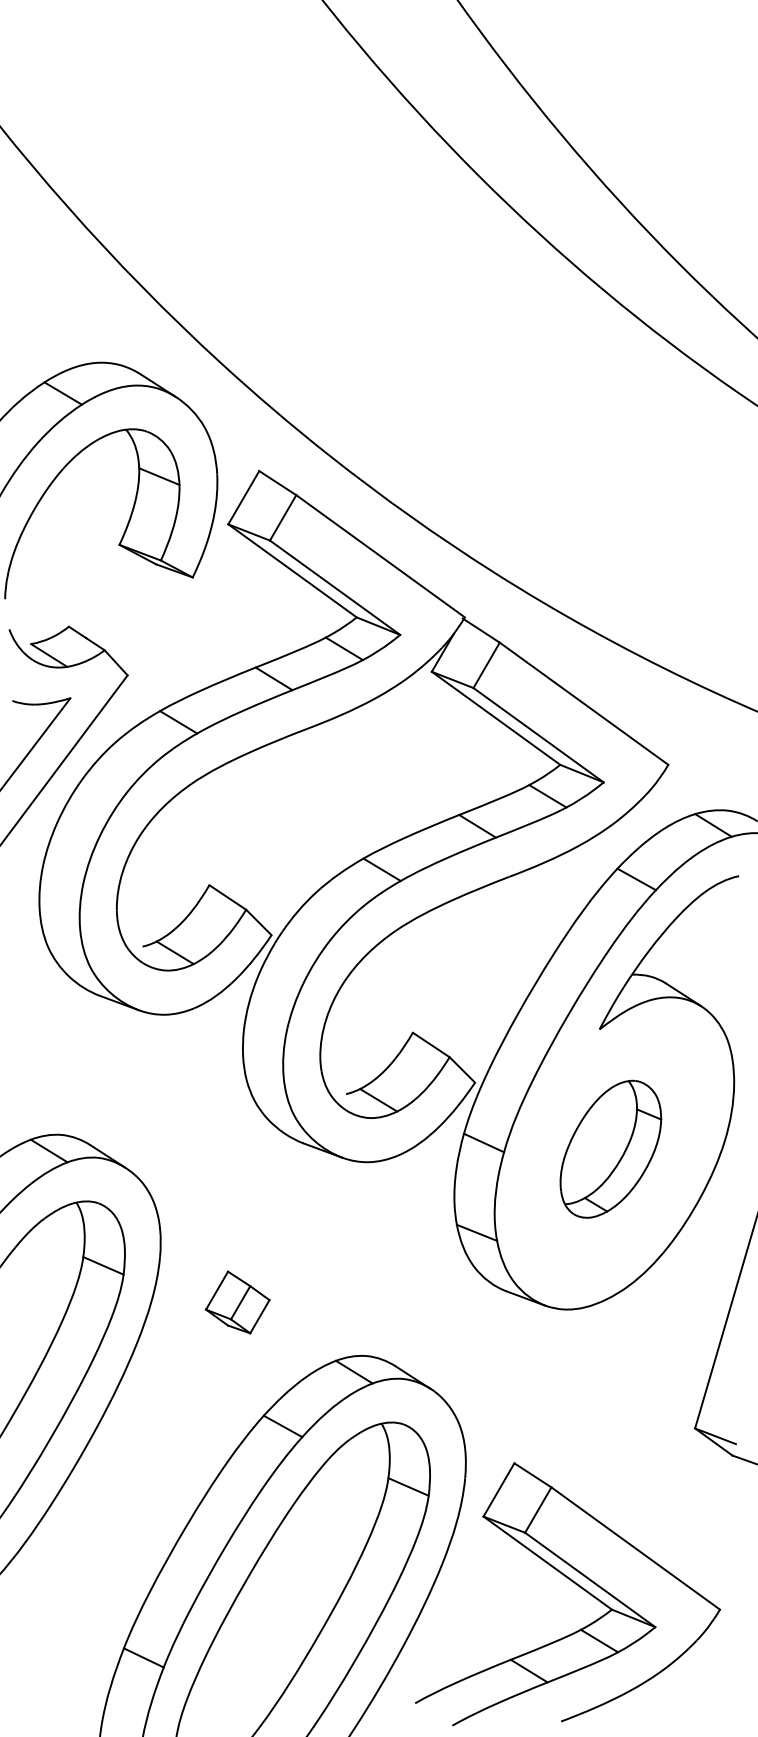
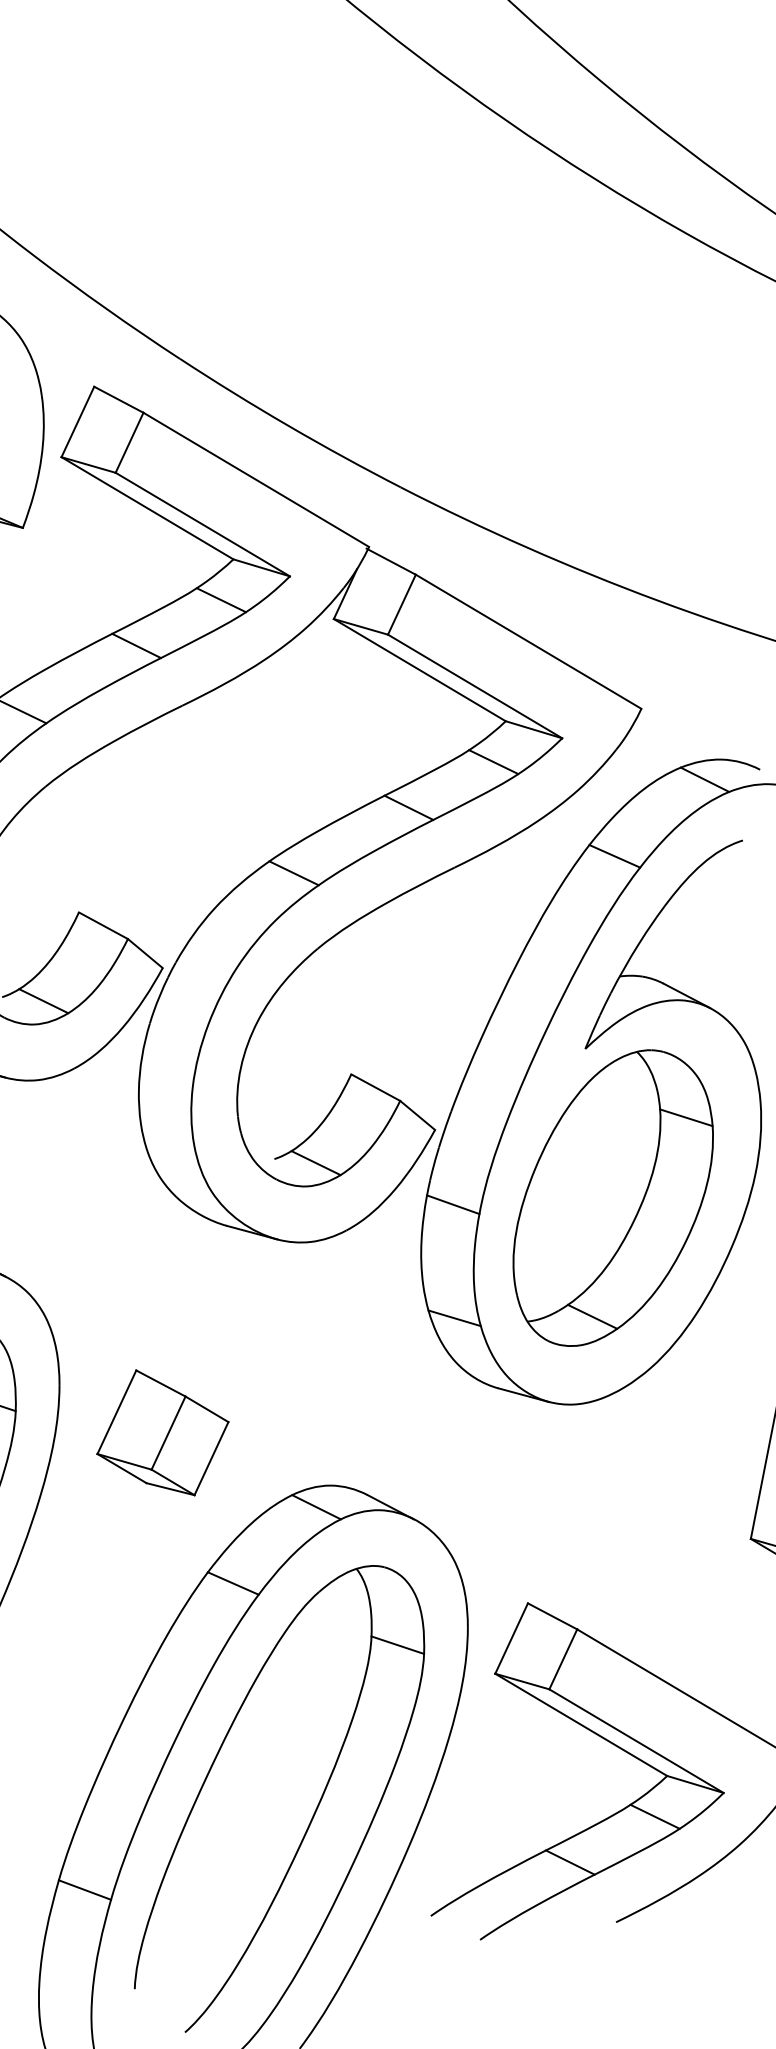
part: (610, 1149) -> (612, 1198), size x1.67
part: (237, 1302) -> (161, 1433), size x1.67

